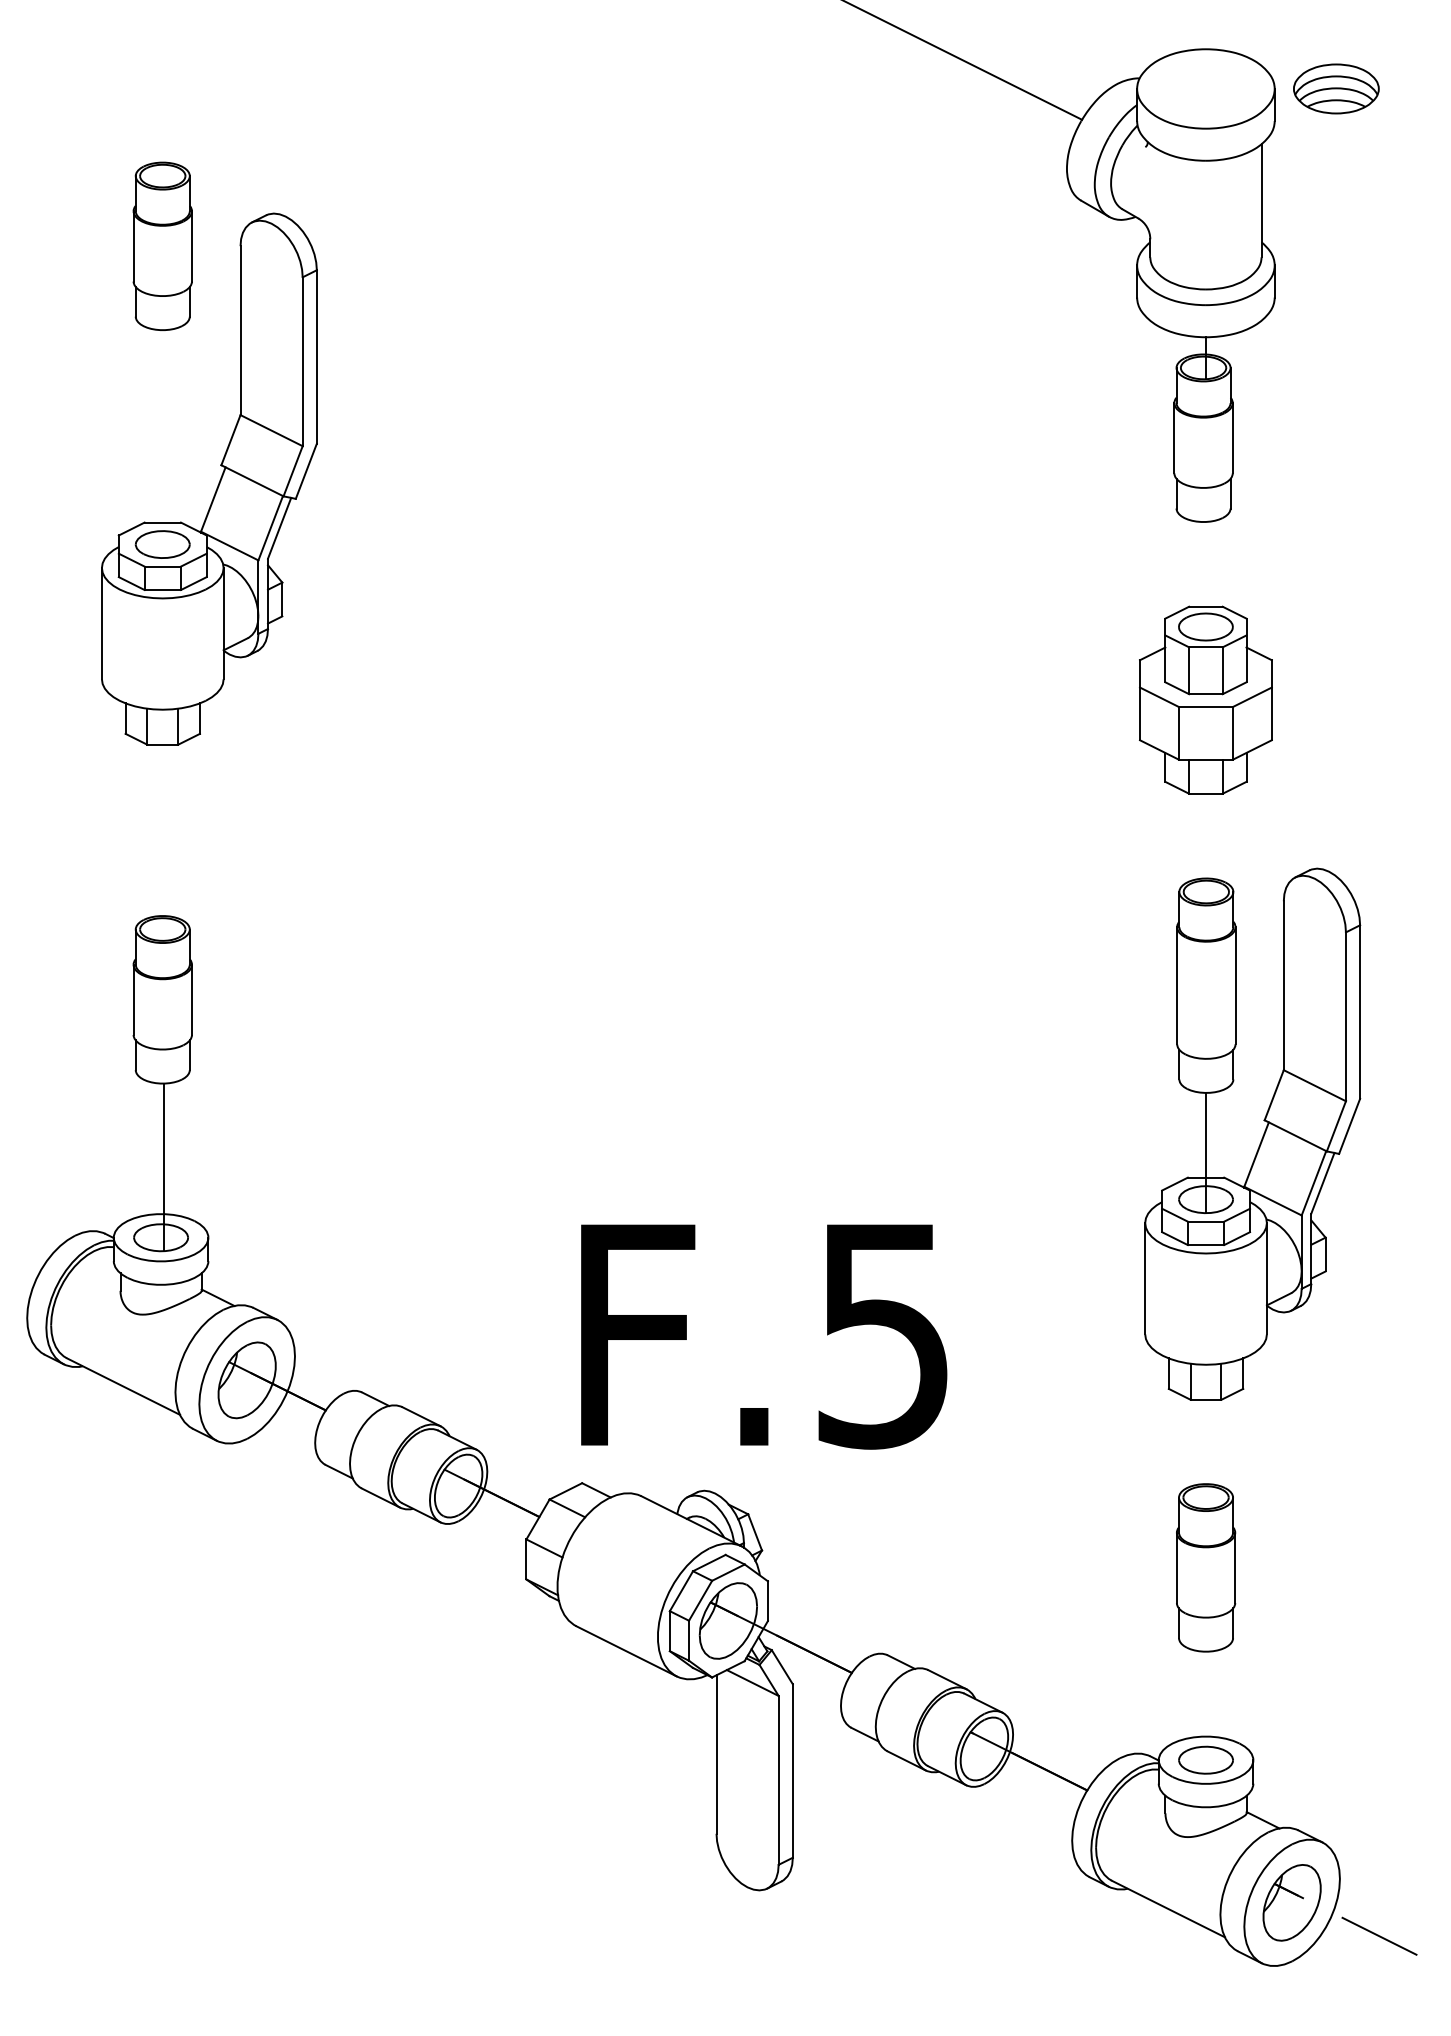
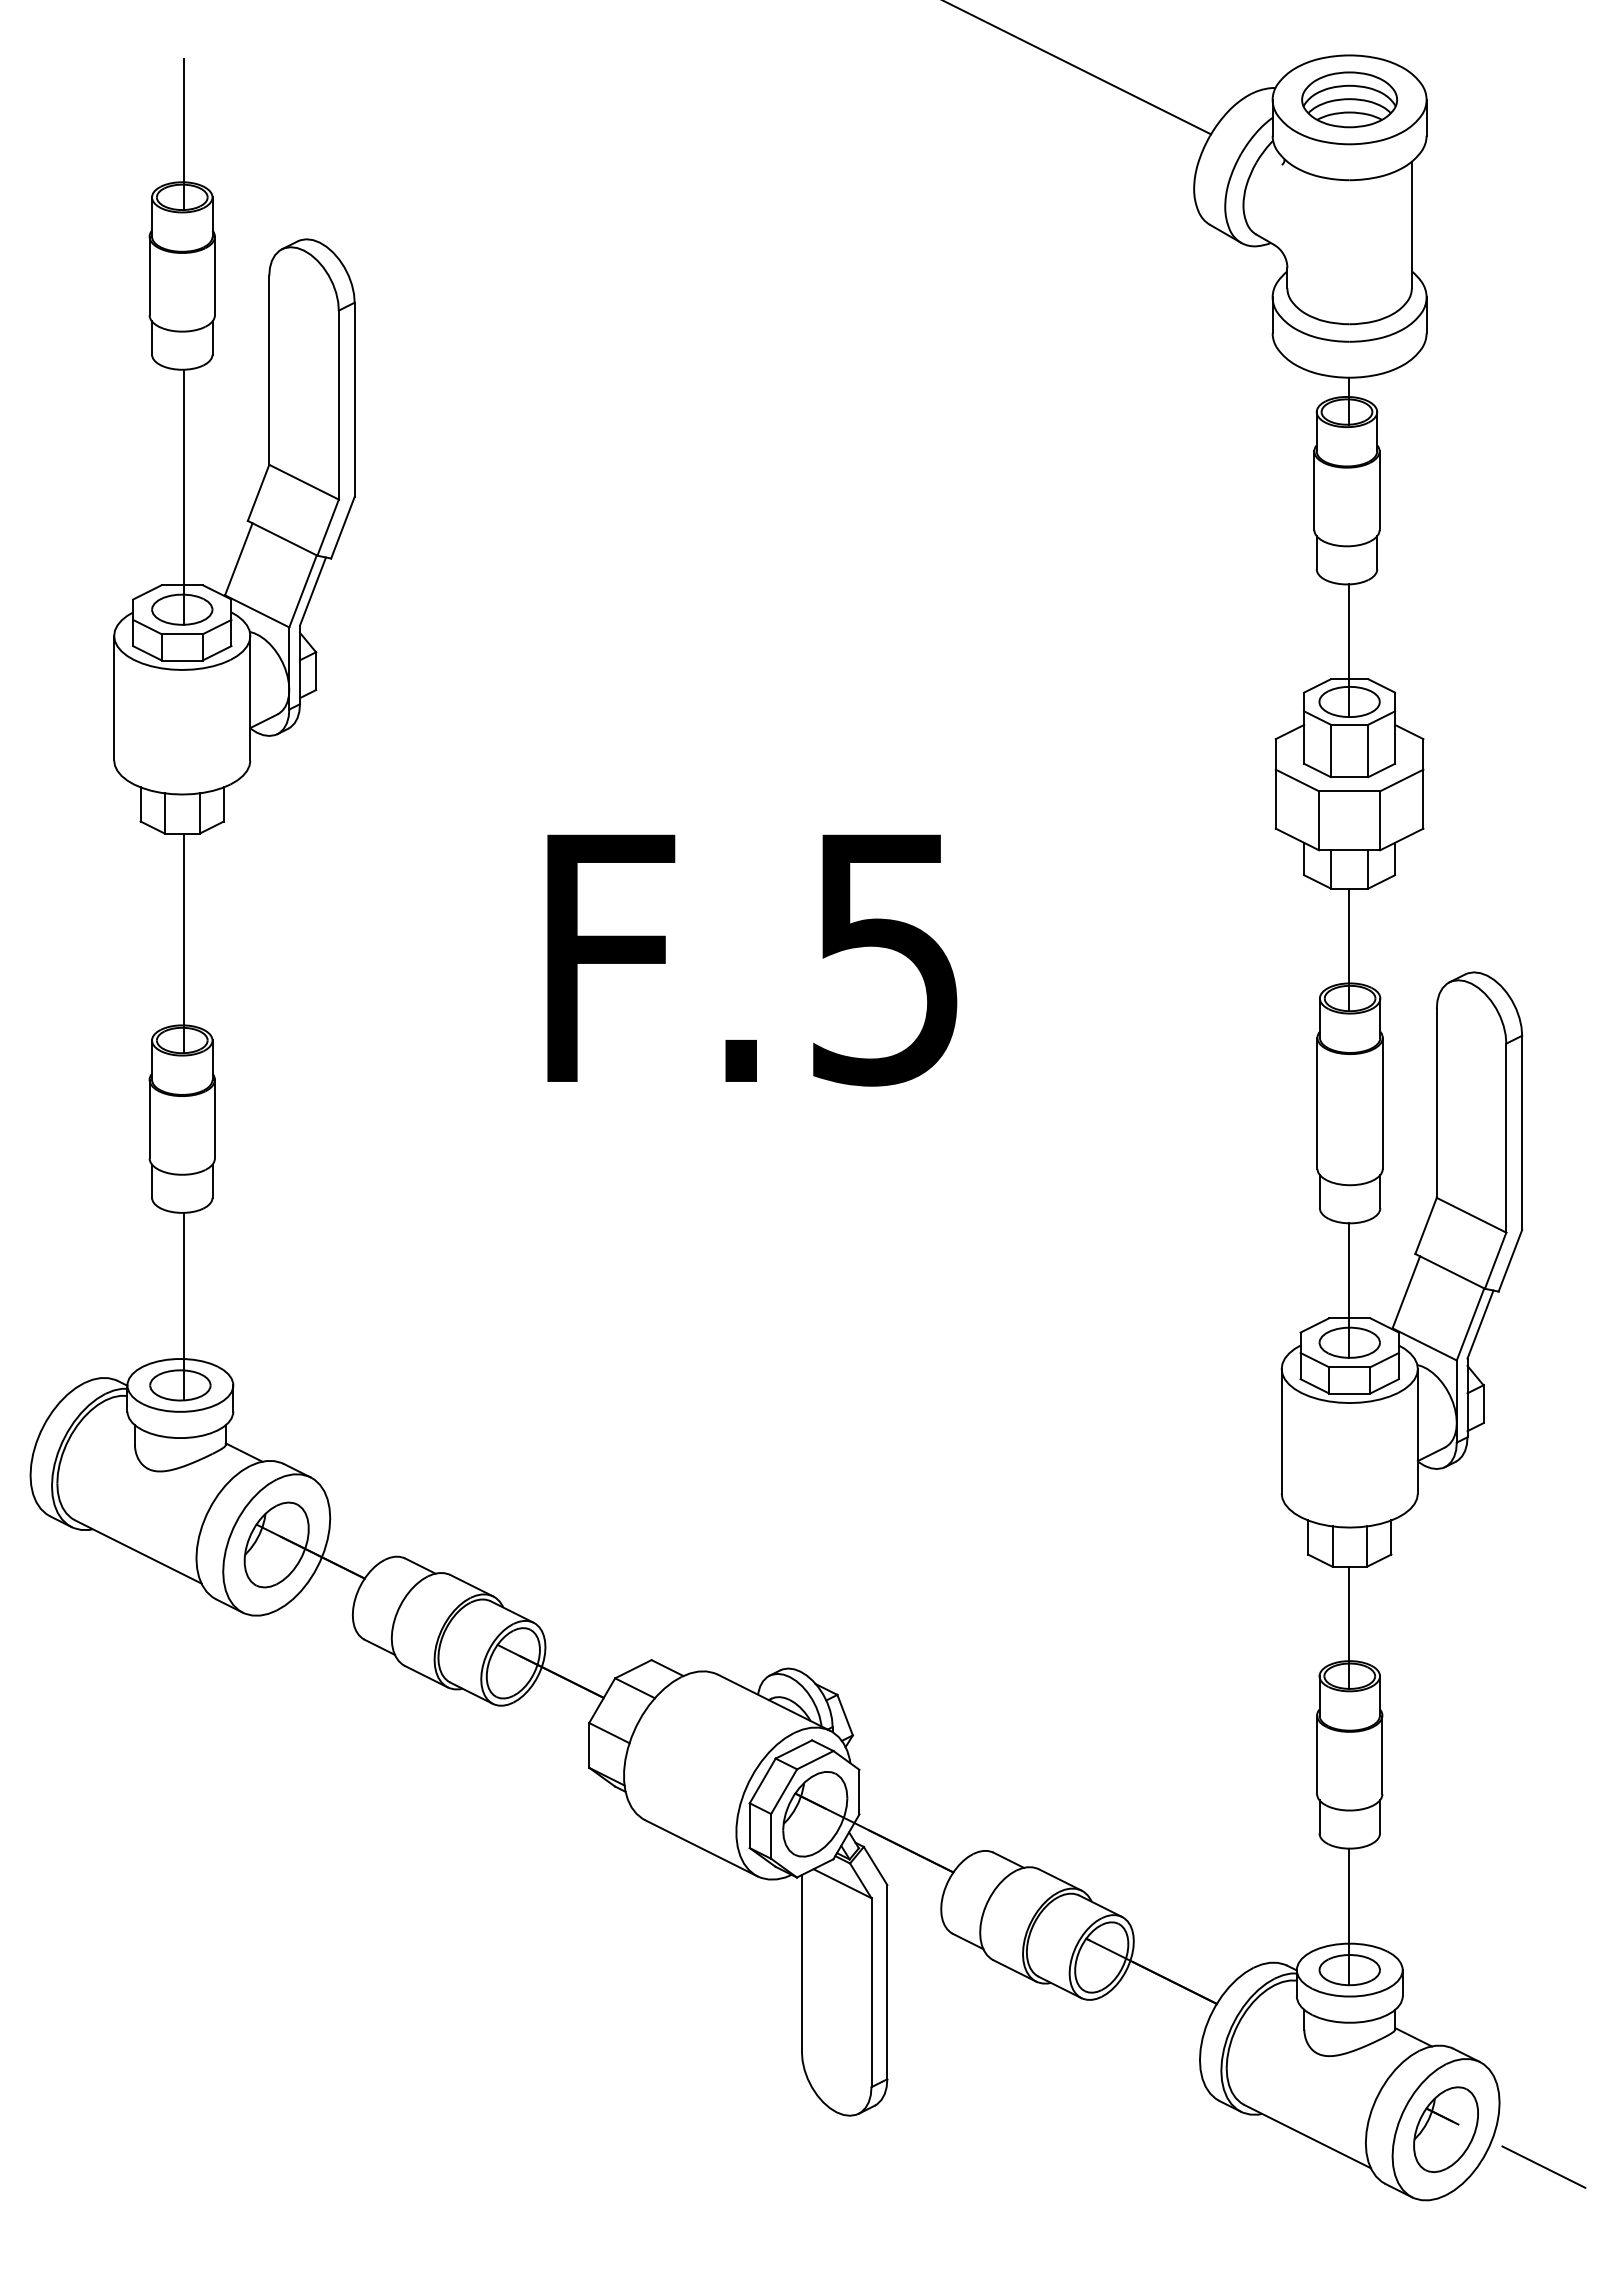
part: (1336, 88) -> (1349, 99), moved
line: (164, 119) -> (184, 134), added
line: (164, 443) -> (184, 496), added
line: (1205, 581) -> (1349, 650), added
line: (164, 842) -> (184, 943), added
line: (1205, 848) -> (1349, 949), added
text: (764, 1337) -> (752, 960), moved
line: (1205, 1454) -> (1349, 1627), added
line: (1205, 1712) -> (1349, 1916), added

